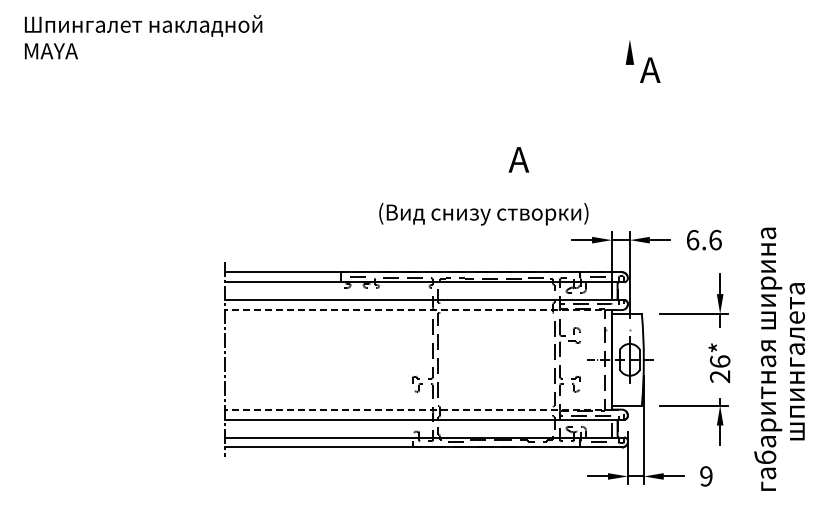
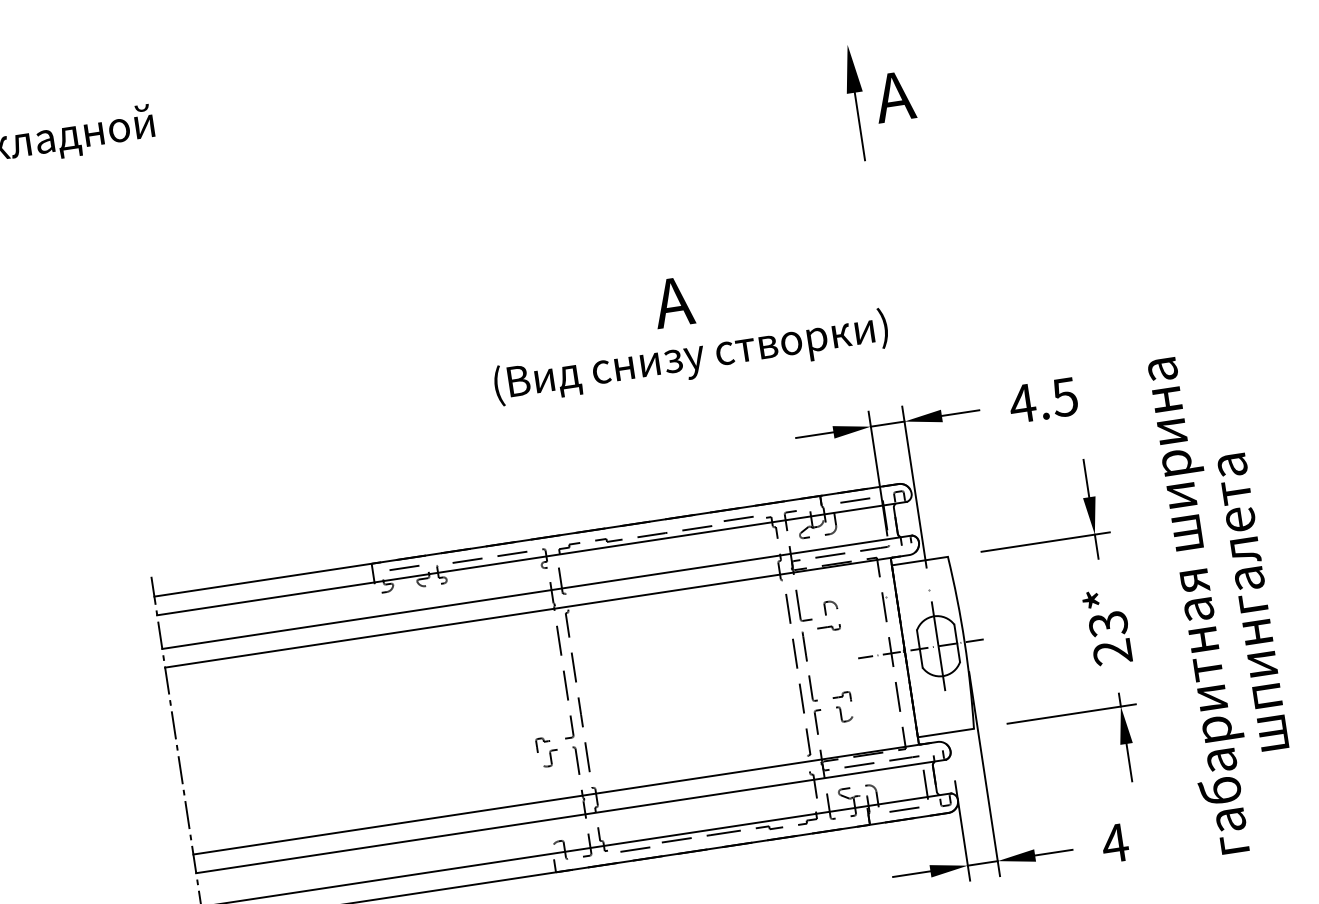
line: (629, 82) -> (859, 125), added
text: (483, 214) -> (690, 358), moved
text: (703, 239) -> (1042, 399), 6.6 -> 4.5
line: (419, 310) -> (529, 613), dashed -> solid
text: (719, 361) -> (1107, 623), 26* -> 23*
line: (419, 409) -> (557, 799), dashed -> solid
text: (706, 476) -> (1115, 843), 9 -> 4

